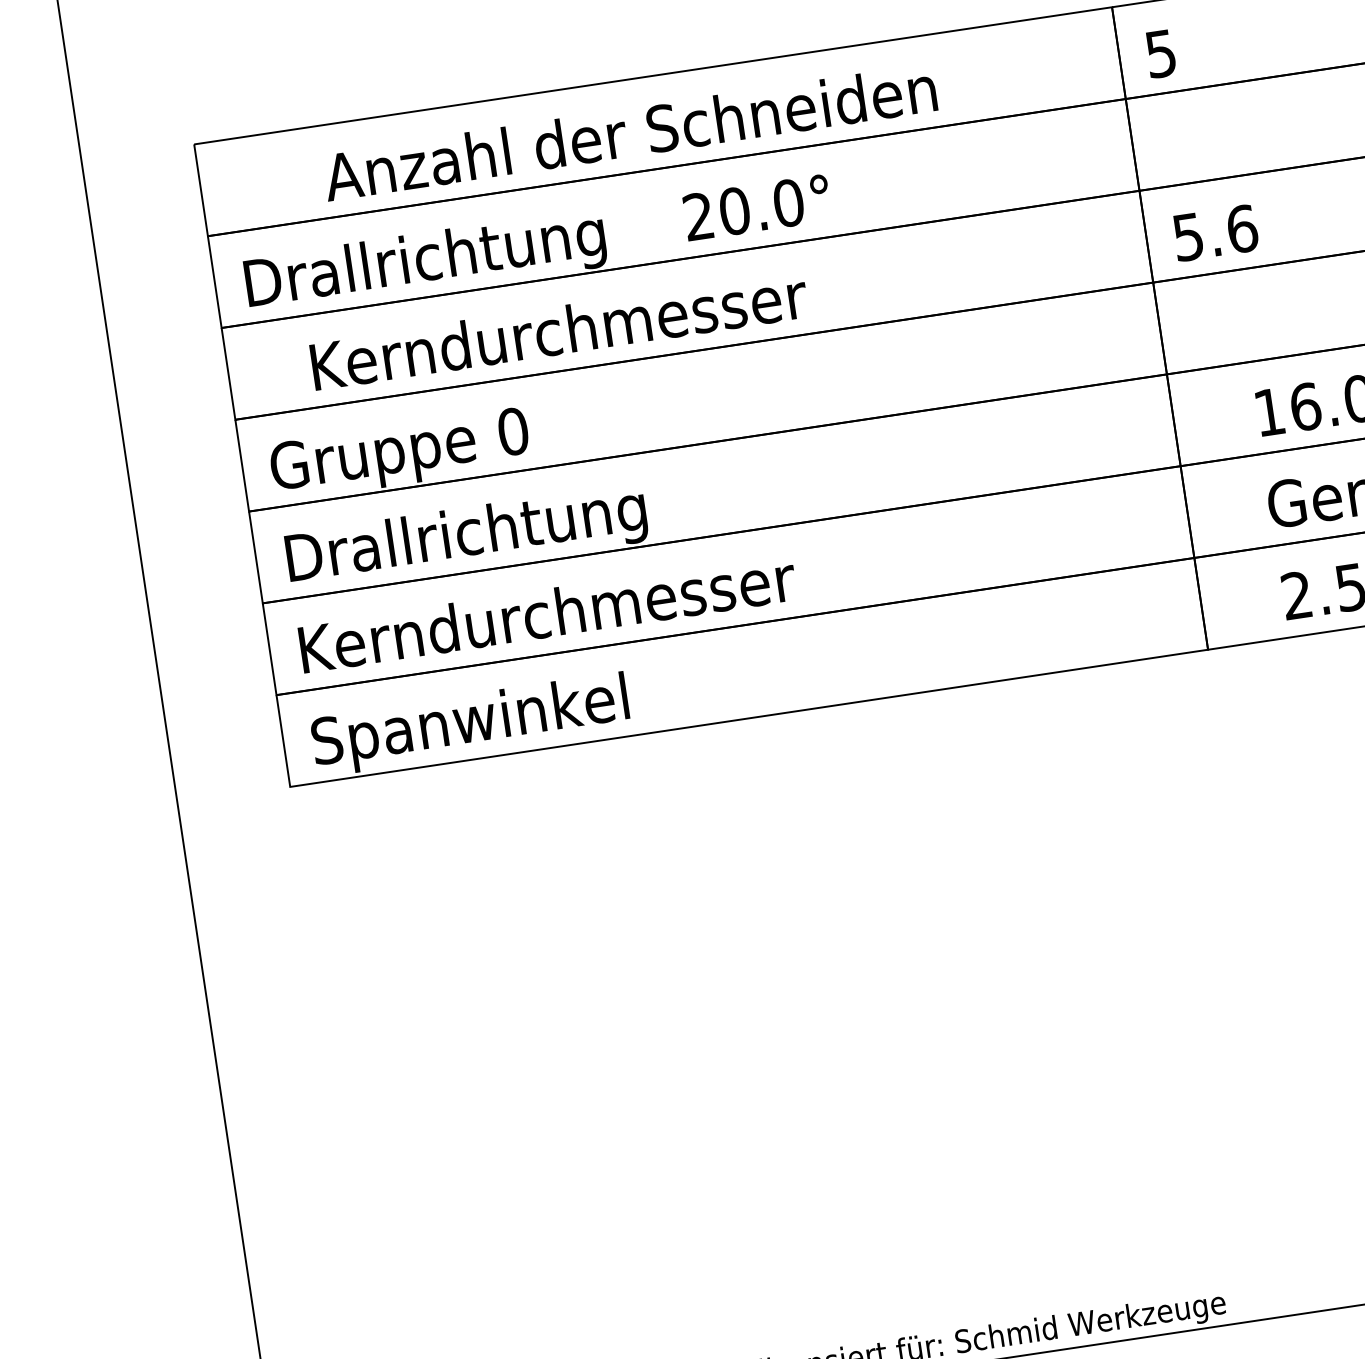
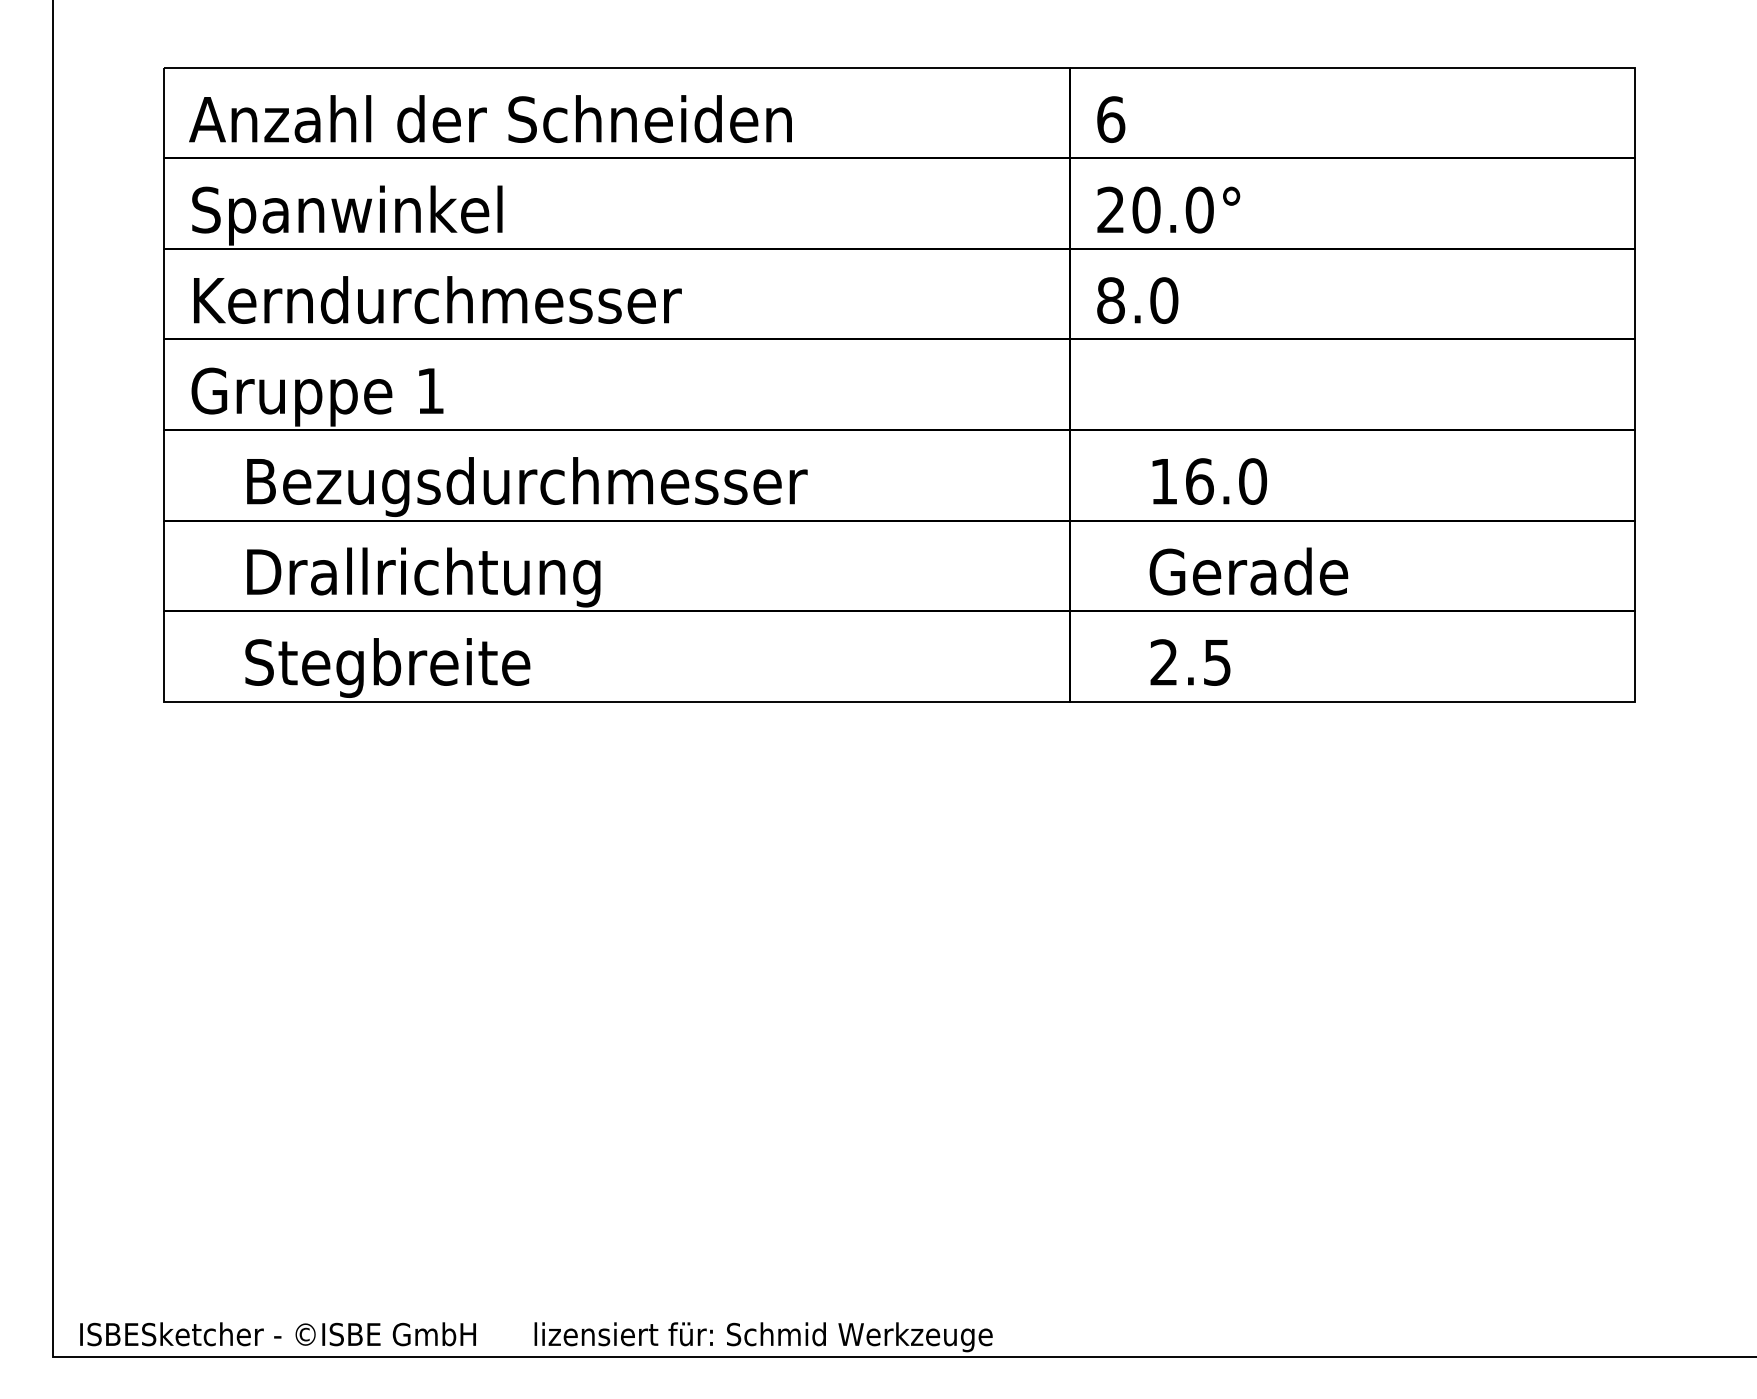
text: (1161, 53) -> (1111, 119), 5 -> 6
text: (629, 132) -> (490, 118), moved
text: (756, 207) -> (1168, 209), moved
text: (1215, 233) -> (1137, 300), 5.6 -> 8.0
text: (424, 263) -> (369, 215), Drallrichtung -> Spanwinkel
text: (558, 330) -> (437, 299), moved
text: (512, 431) -> (430, 390), 0 -> 1
text: (598, 518) -> (500, 487), Drallrichtung -> Bezugsdurchmesser
text: (548, 619) -> (437, 577), Kerndurchmesser -> Drallrichtung
text: (485, 722) -> (361, 667), Spanwinkel -> Stegbreite

